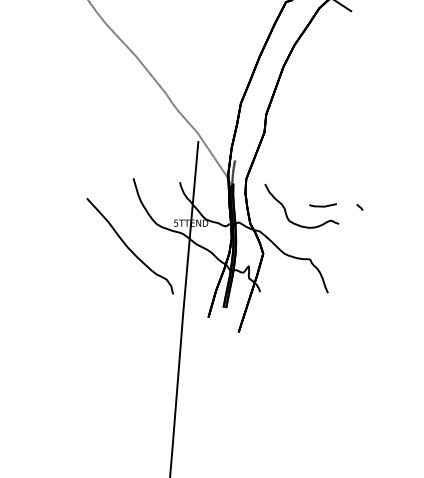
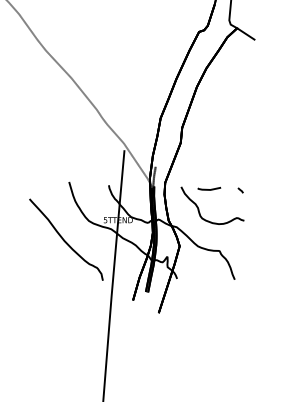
part: (336, 206) -> (220, 189), moved

